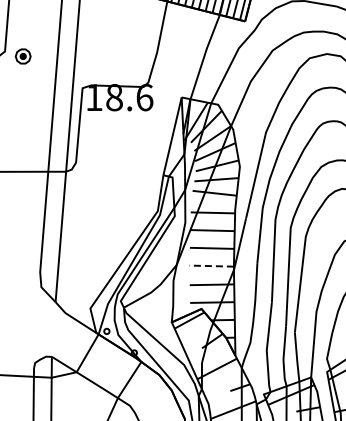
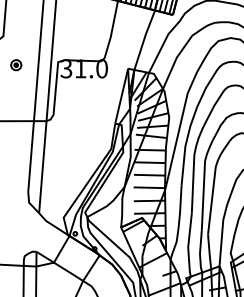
part: (22, 56) -> (15, 65), moved
text: (119, 97) -> (84, 68), 18.6 -> 31.0
line: (211, 266) -> (149, 188), dashed -> solid

